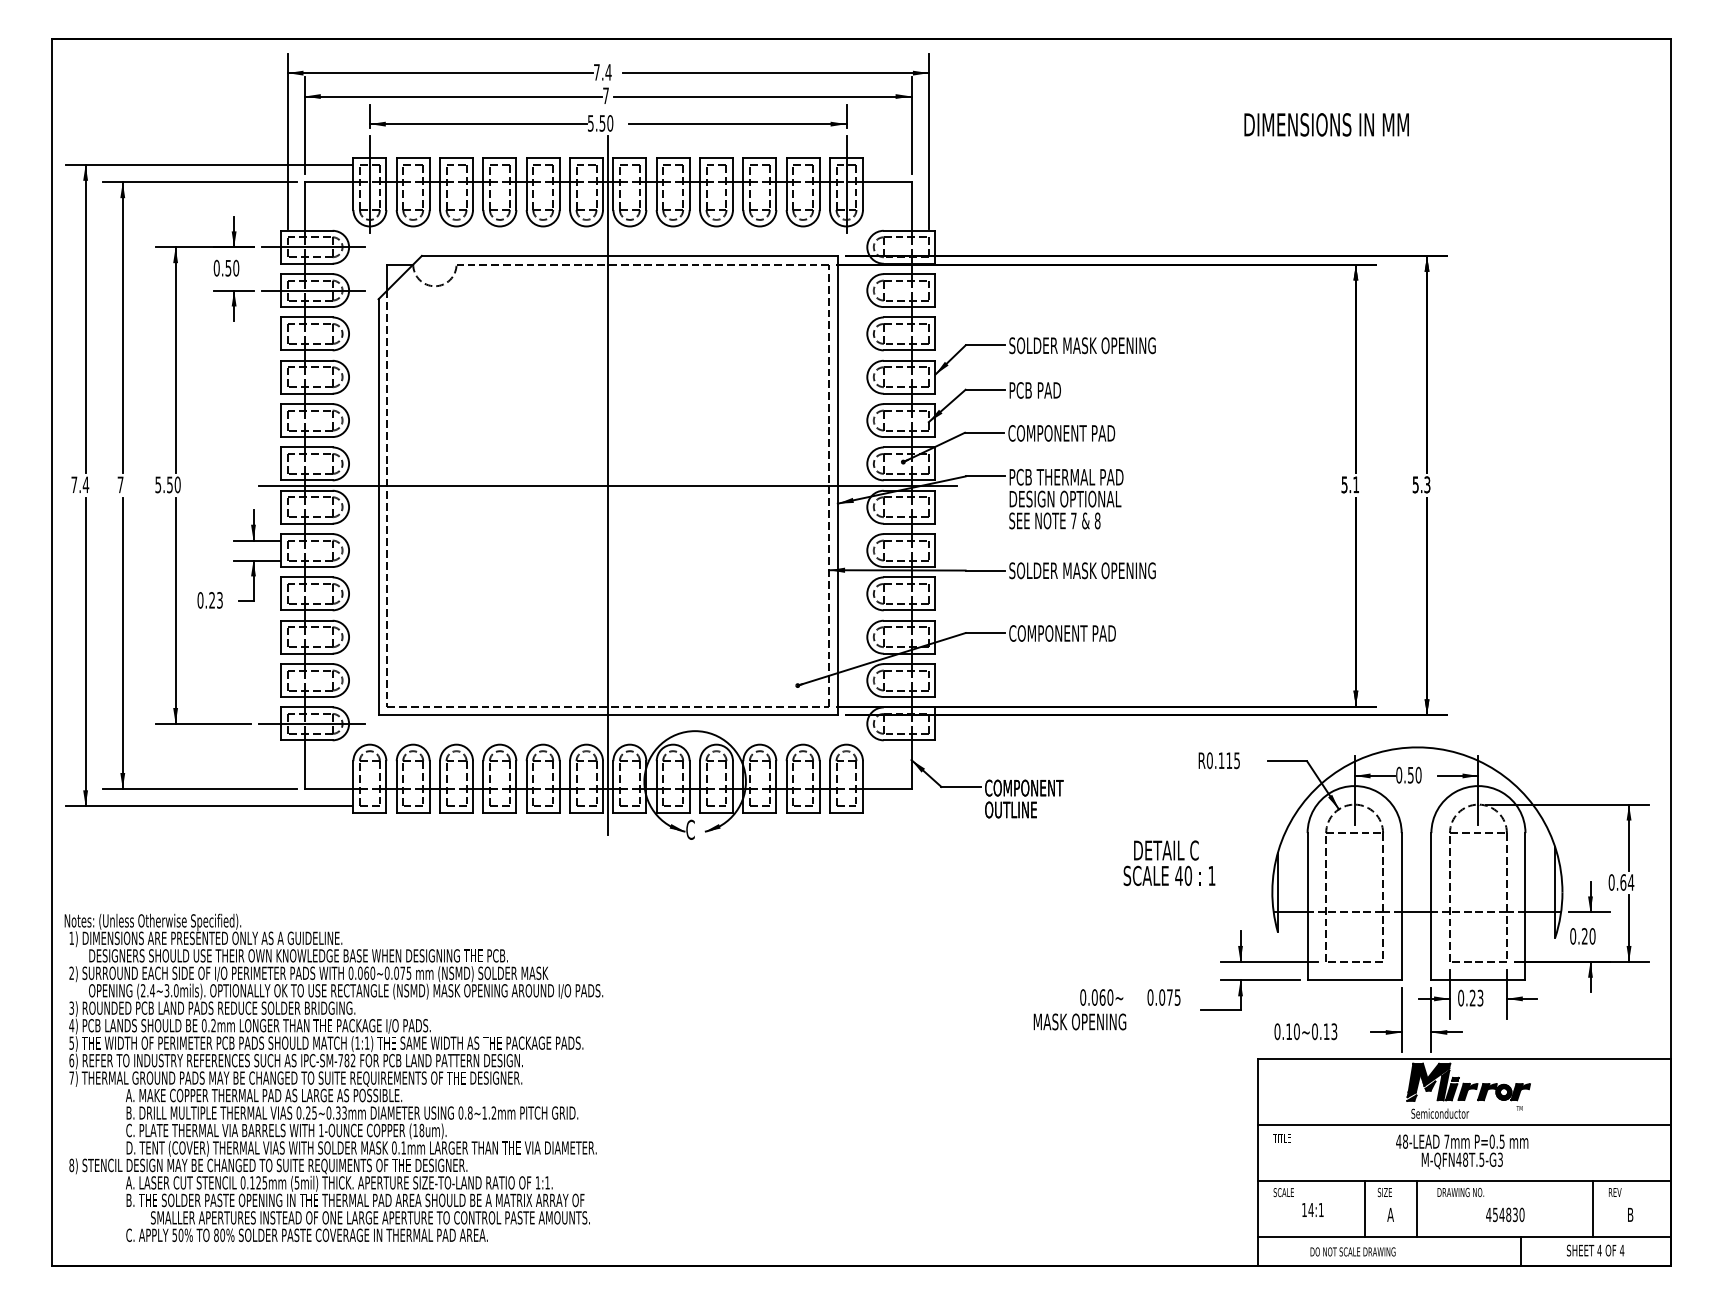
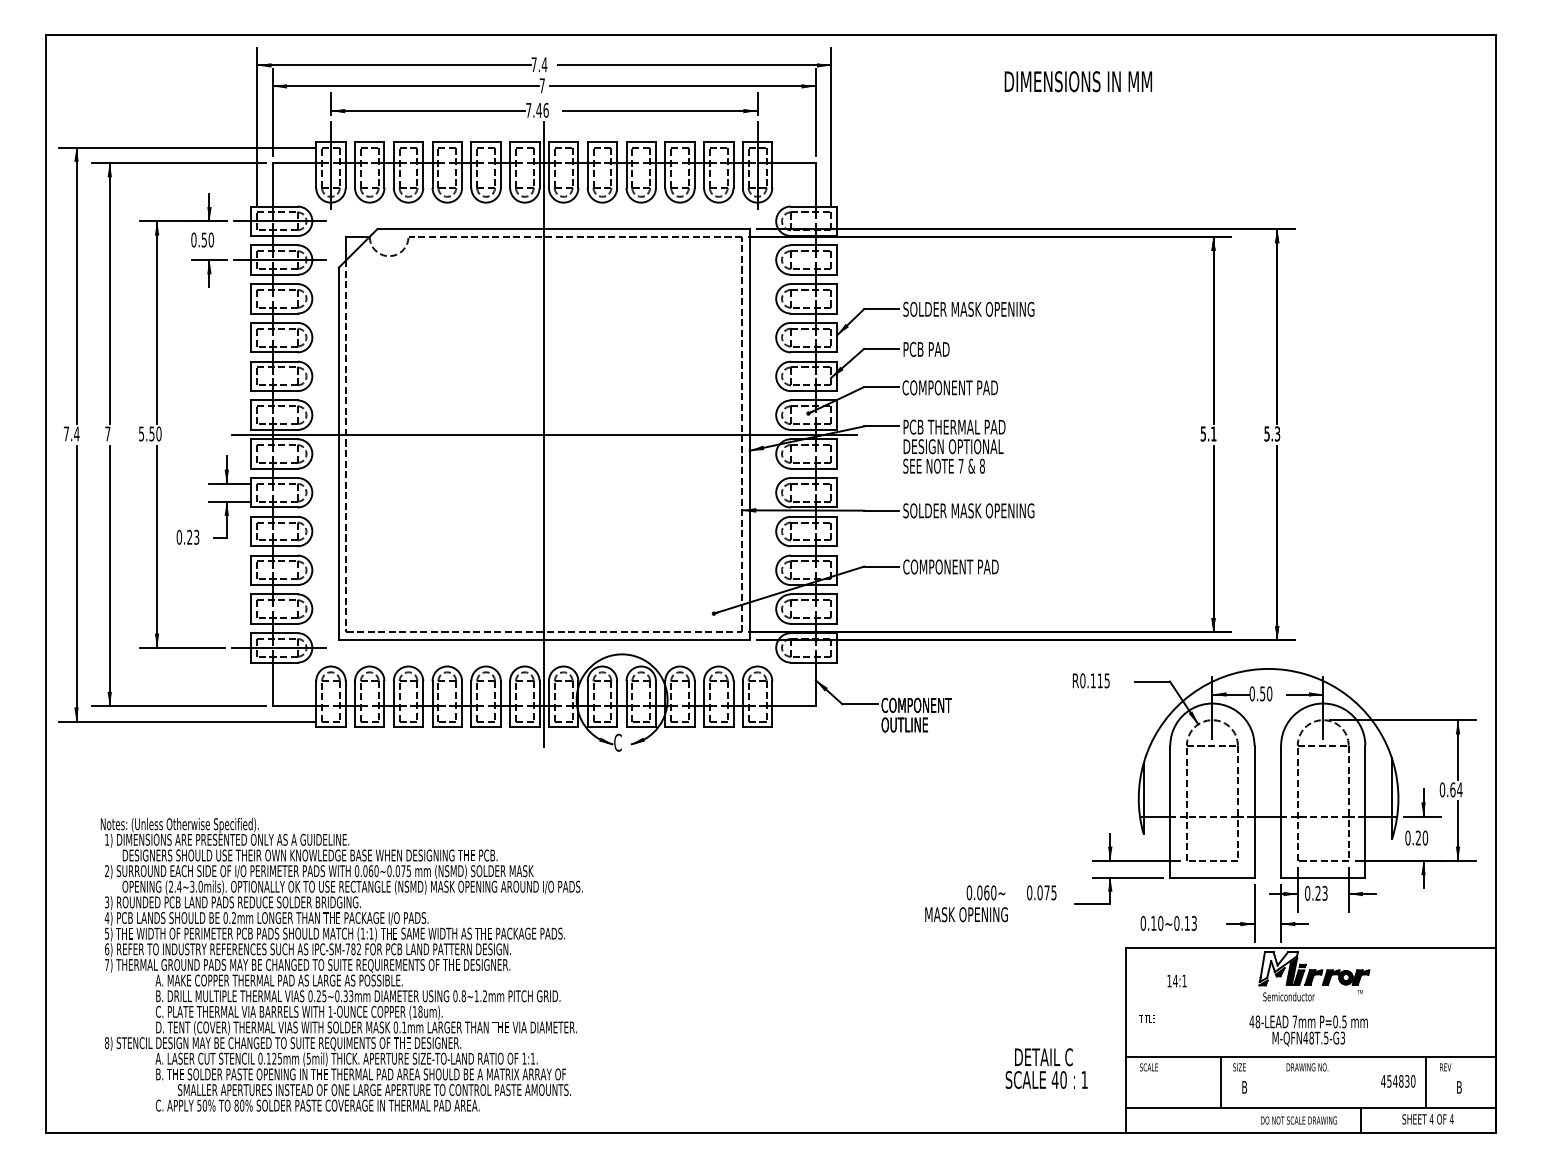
text: (600, 123) -> (537, 110), 5.50 -> 7.46
text: (1325, 124) -> (1077, 81), moved
text: (1169, 863) -> (1046, 1068), moved
text: (333, 1077) -> (341, 964), moved
fill: (1428, 1079) -> (1278, 966), removed
line: (1464, 1124) -> (1310, 1006), removed
text: (1312, 1209) -> (1176, 980), moved
line: (1417, 1209) -> (1268, 1082), removed
text: (1390, 1215) -> (1244, 1087), A -> B
text: (1505, 1215) -> (1398, 1081), moved
text: (1352, 1251) -> (1298, 1120), moved

